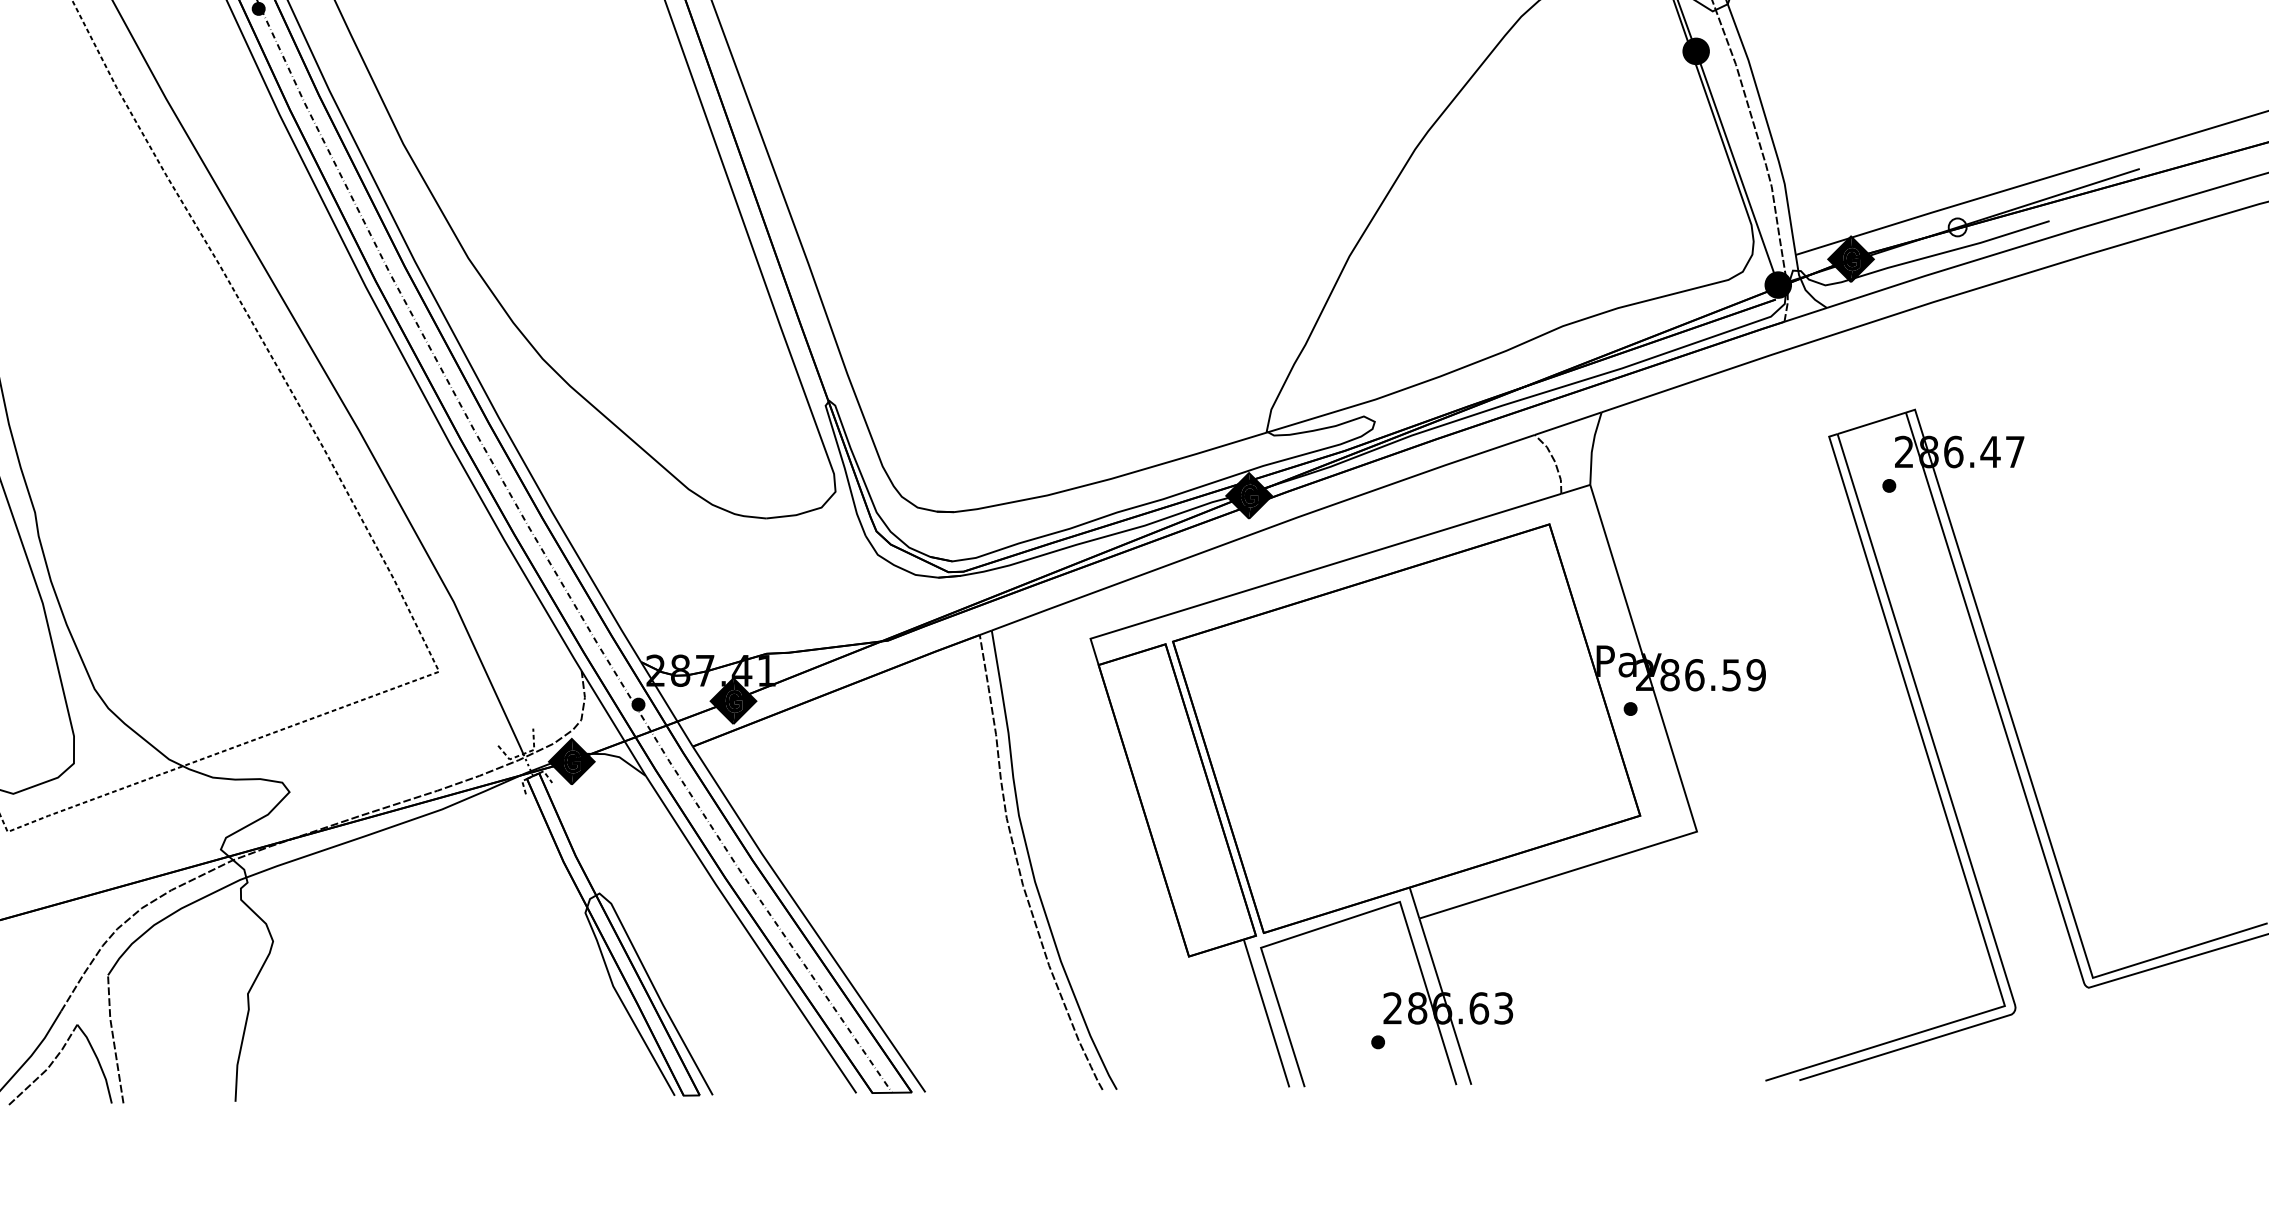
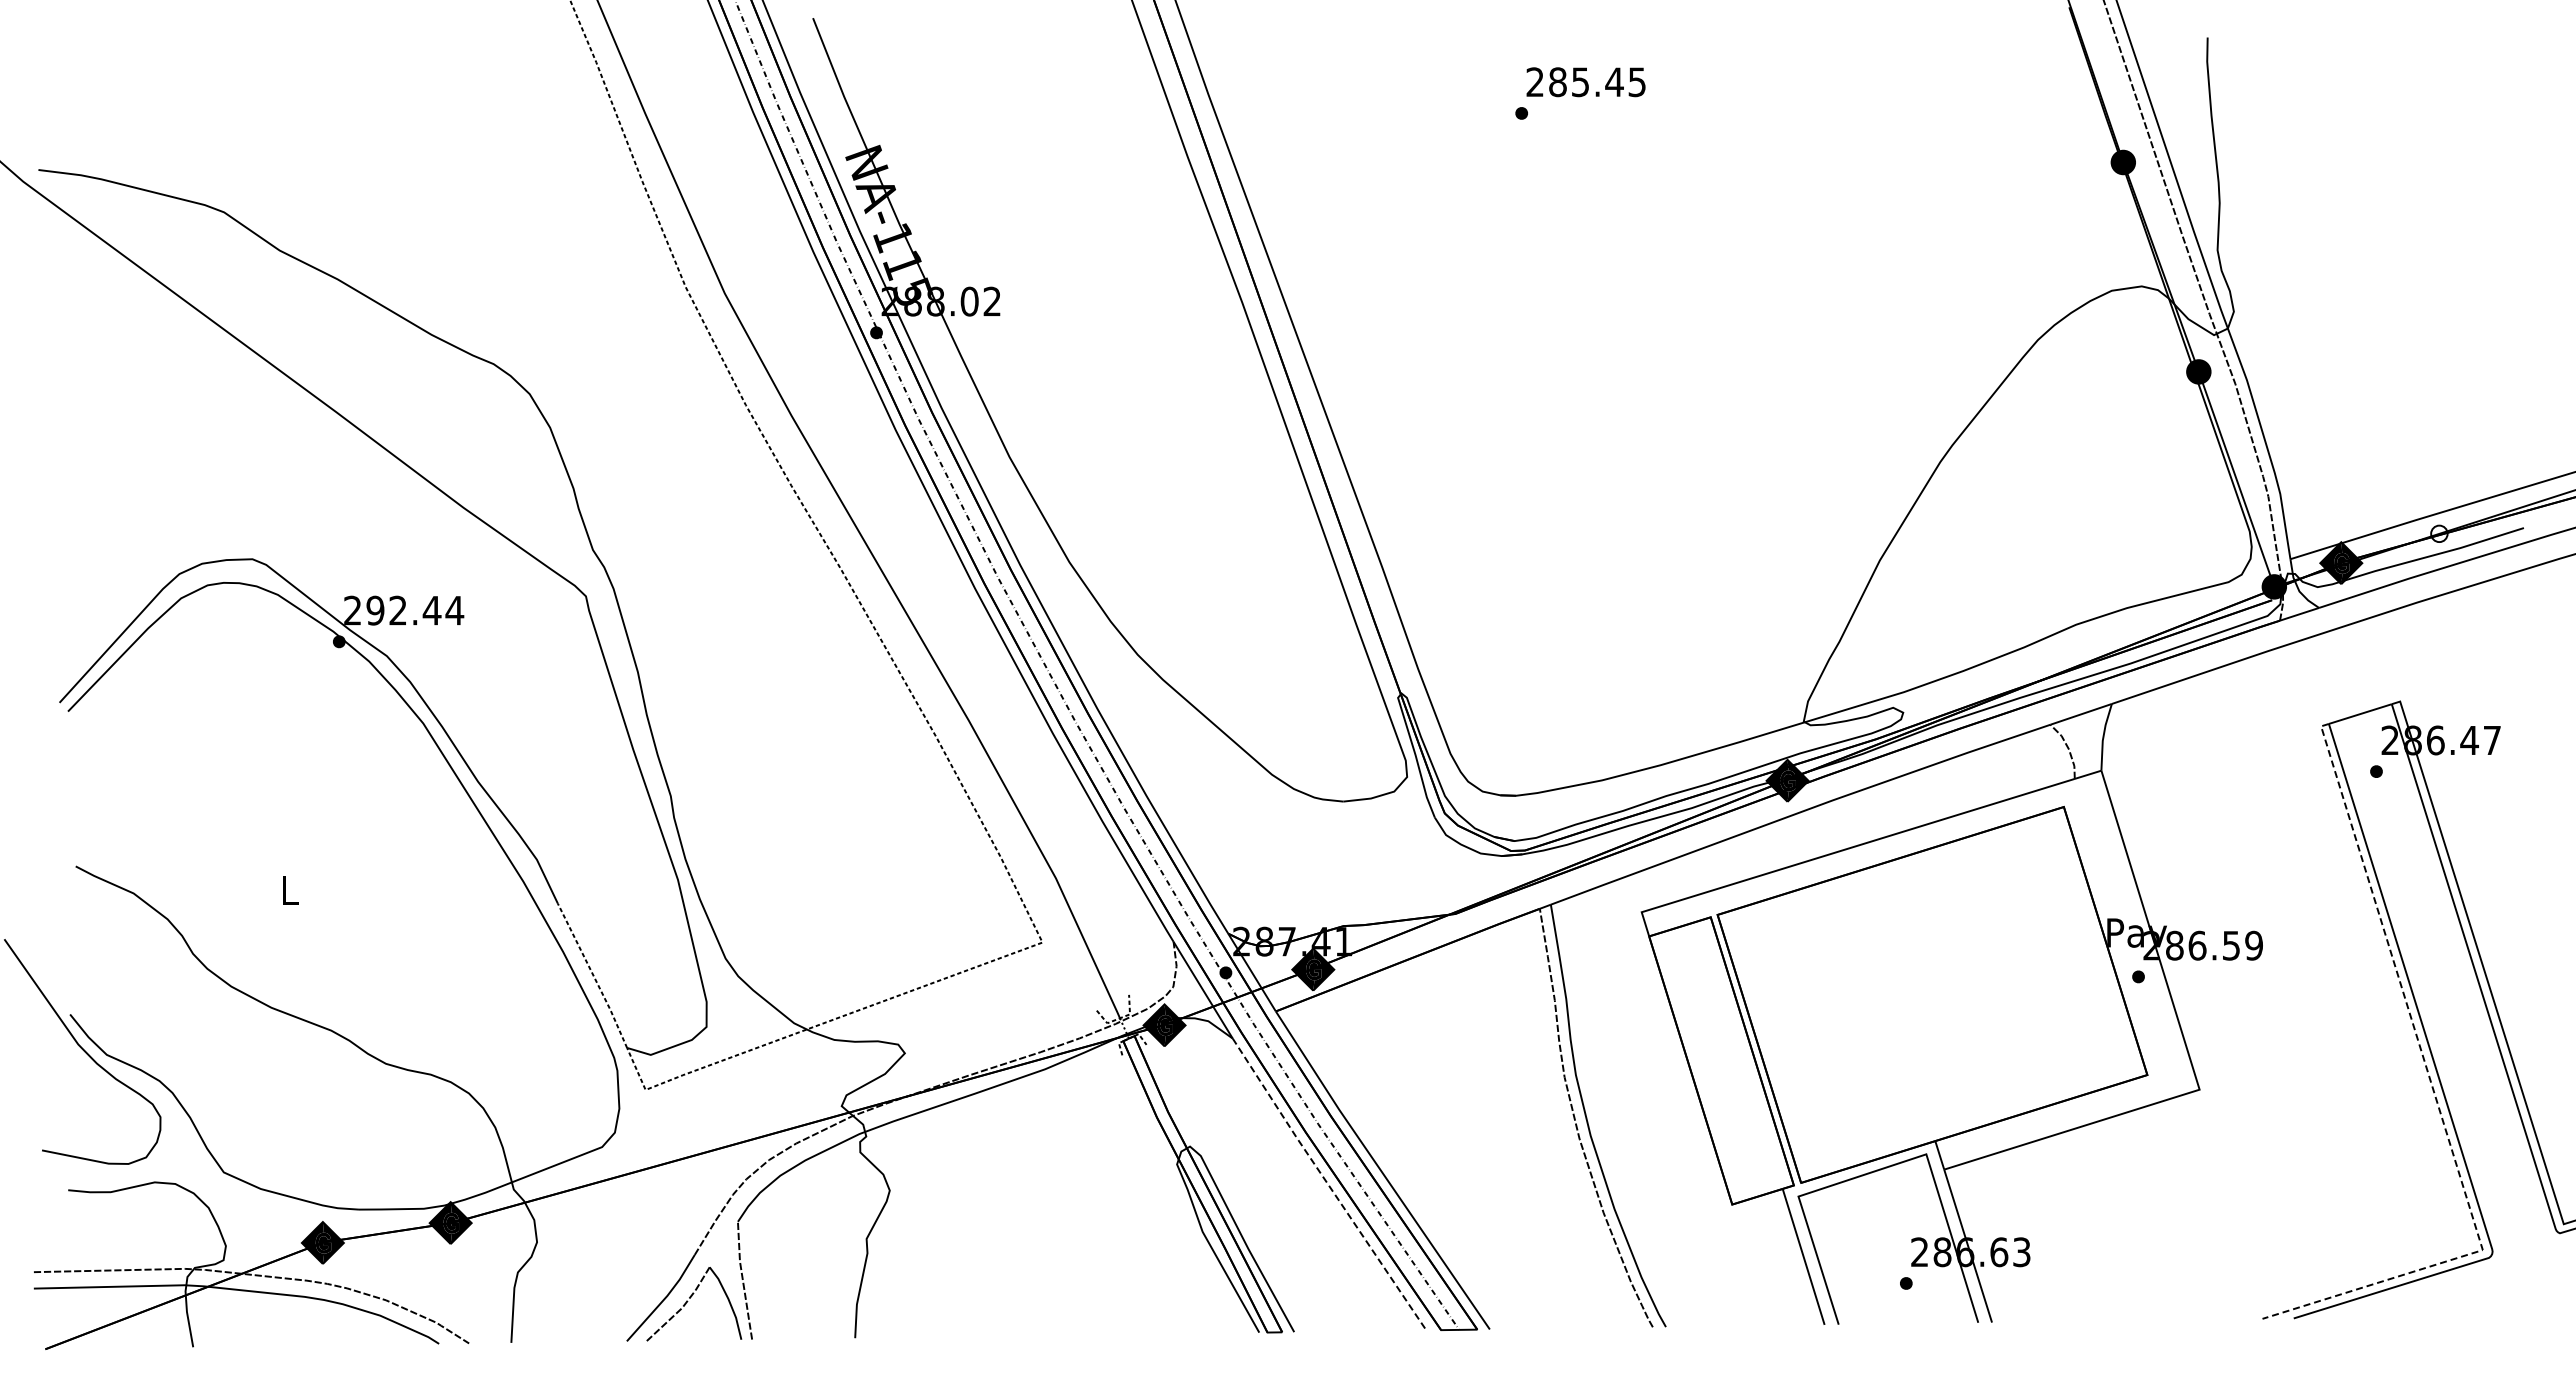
line: (1952, 836) -> (2434, 1094), solid -> dashed
line: (750, 934) -> (1328, 1184), solid -> dashed

